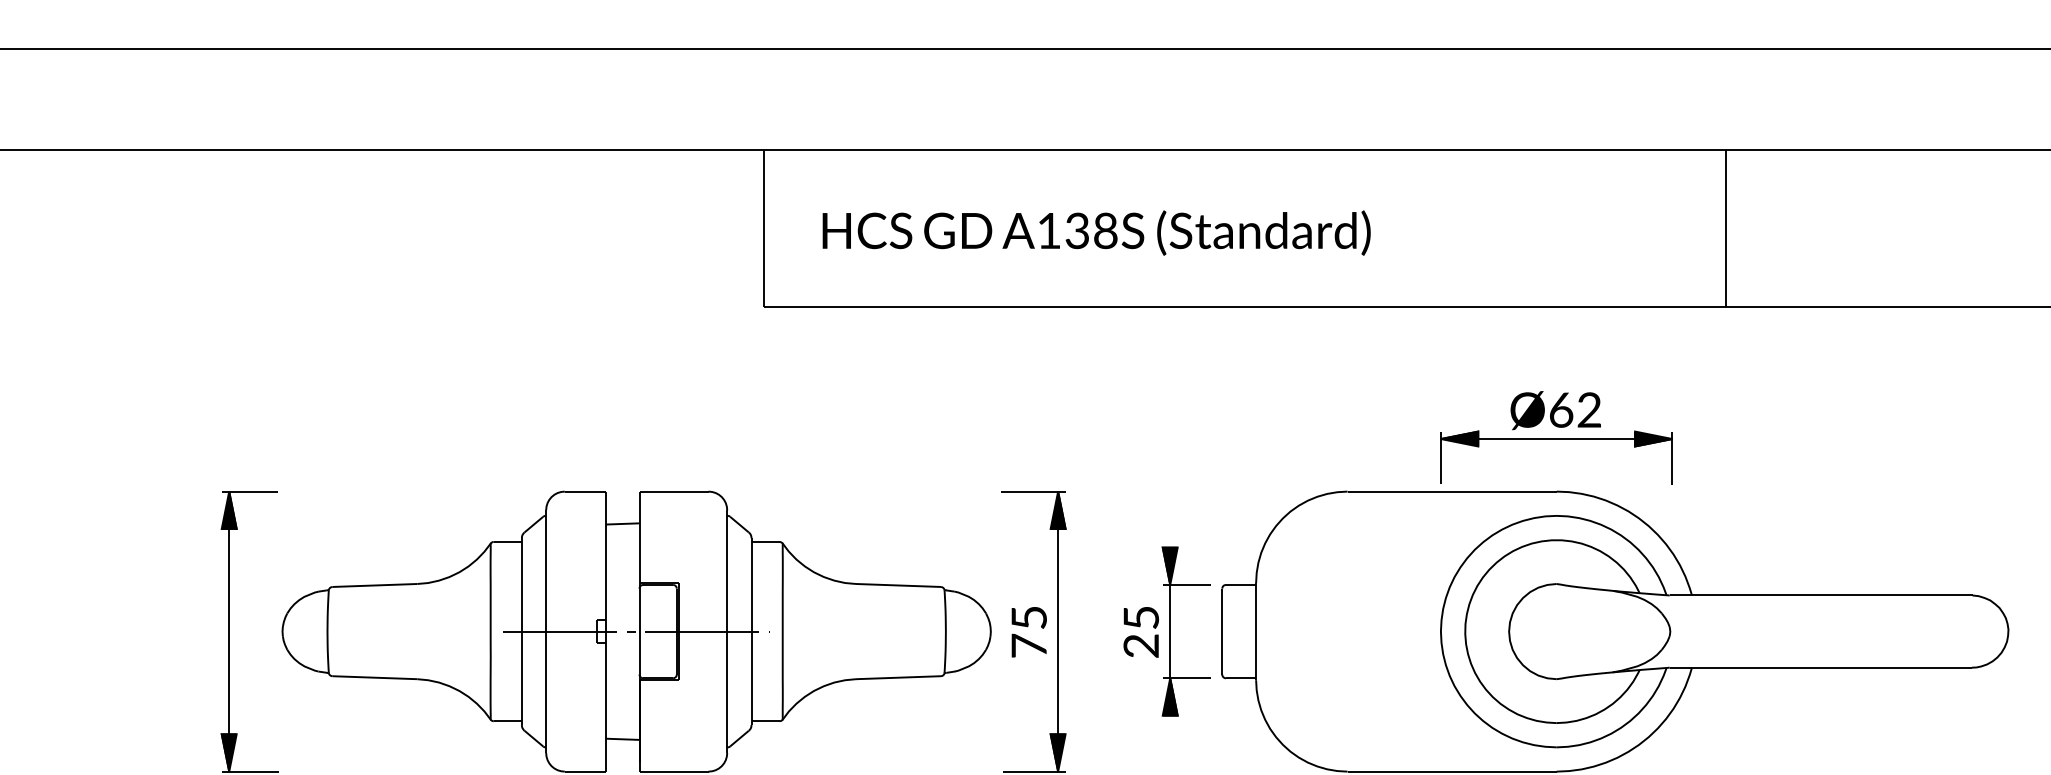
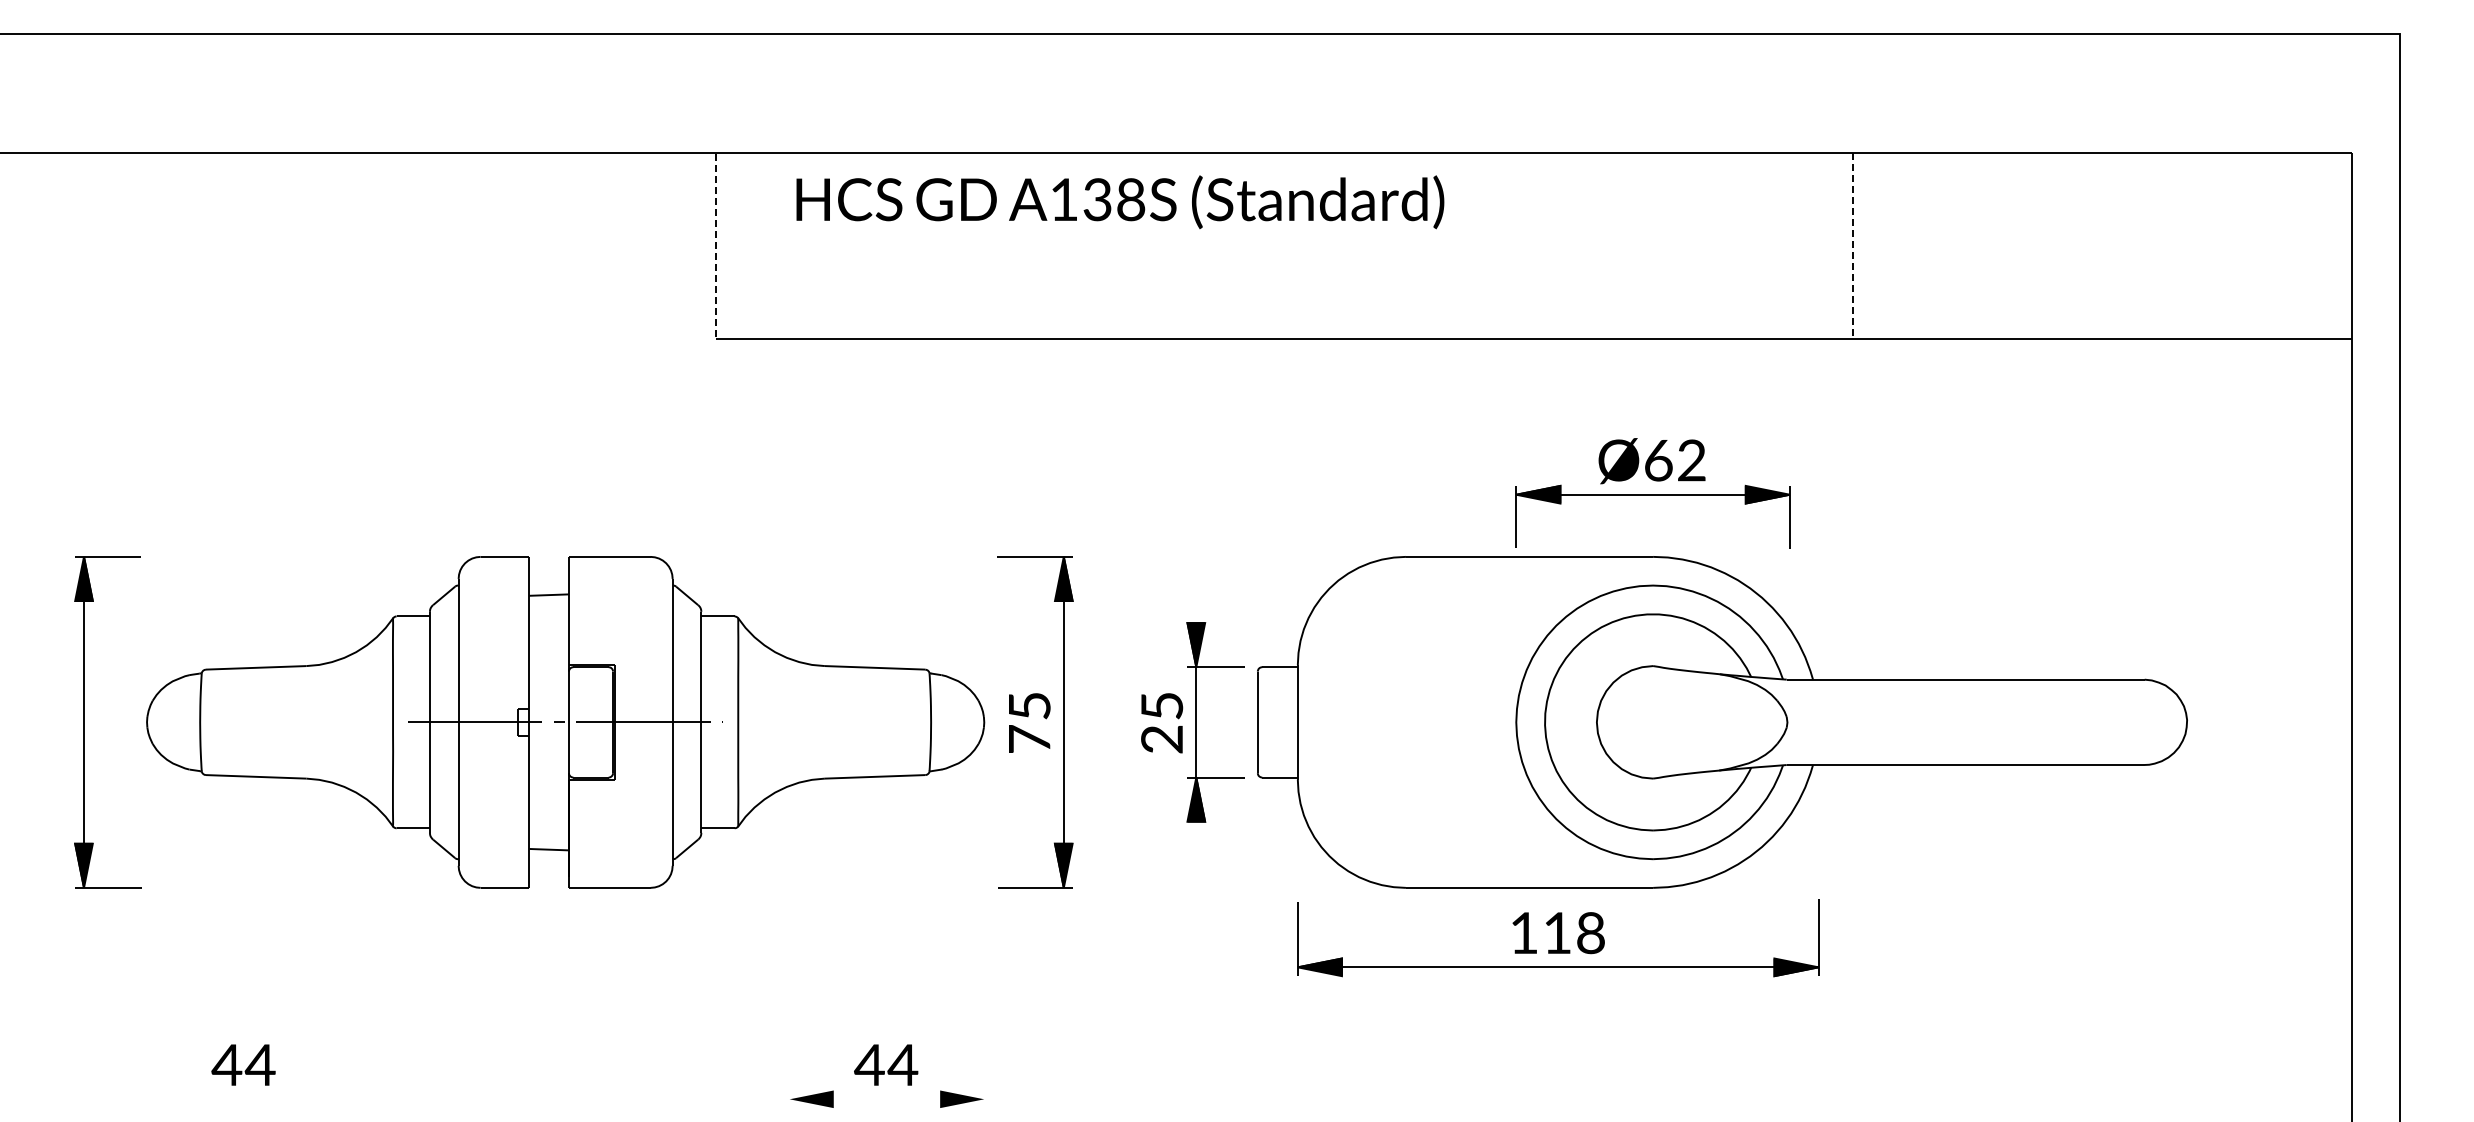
line: (763, 229) -> (715, 246), solid -> dashed
line: (1725, 229) -> (1852, 246), solid -> dashed
text: (1096, 233) -> (1120, 202), moved

